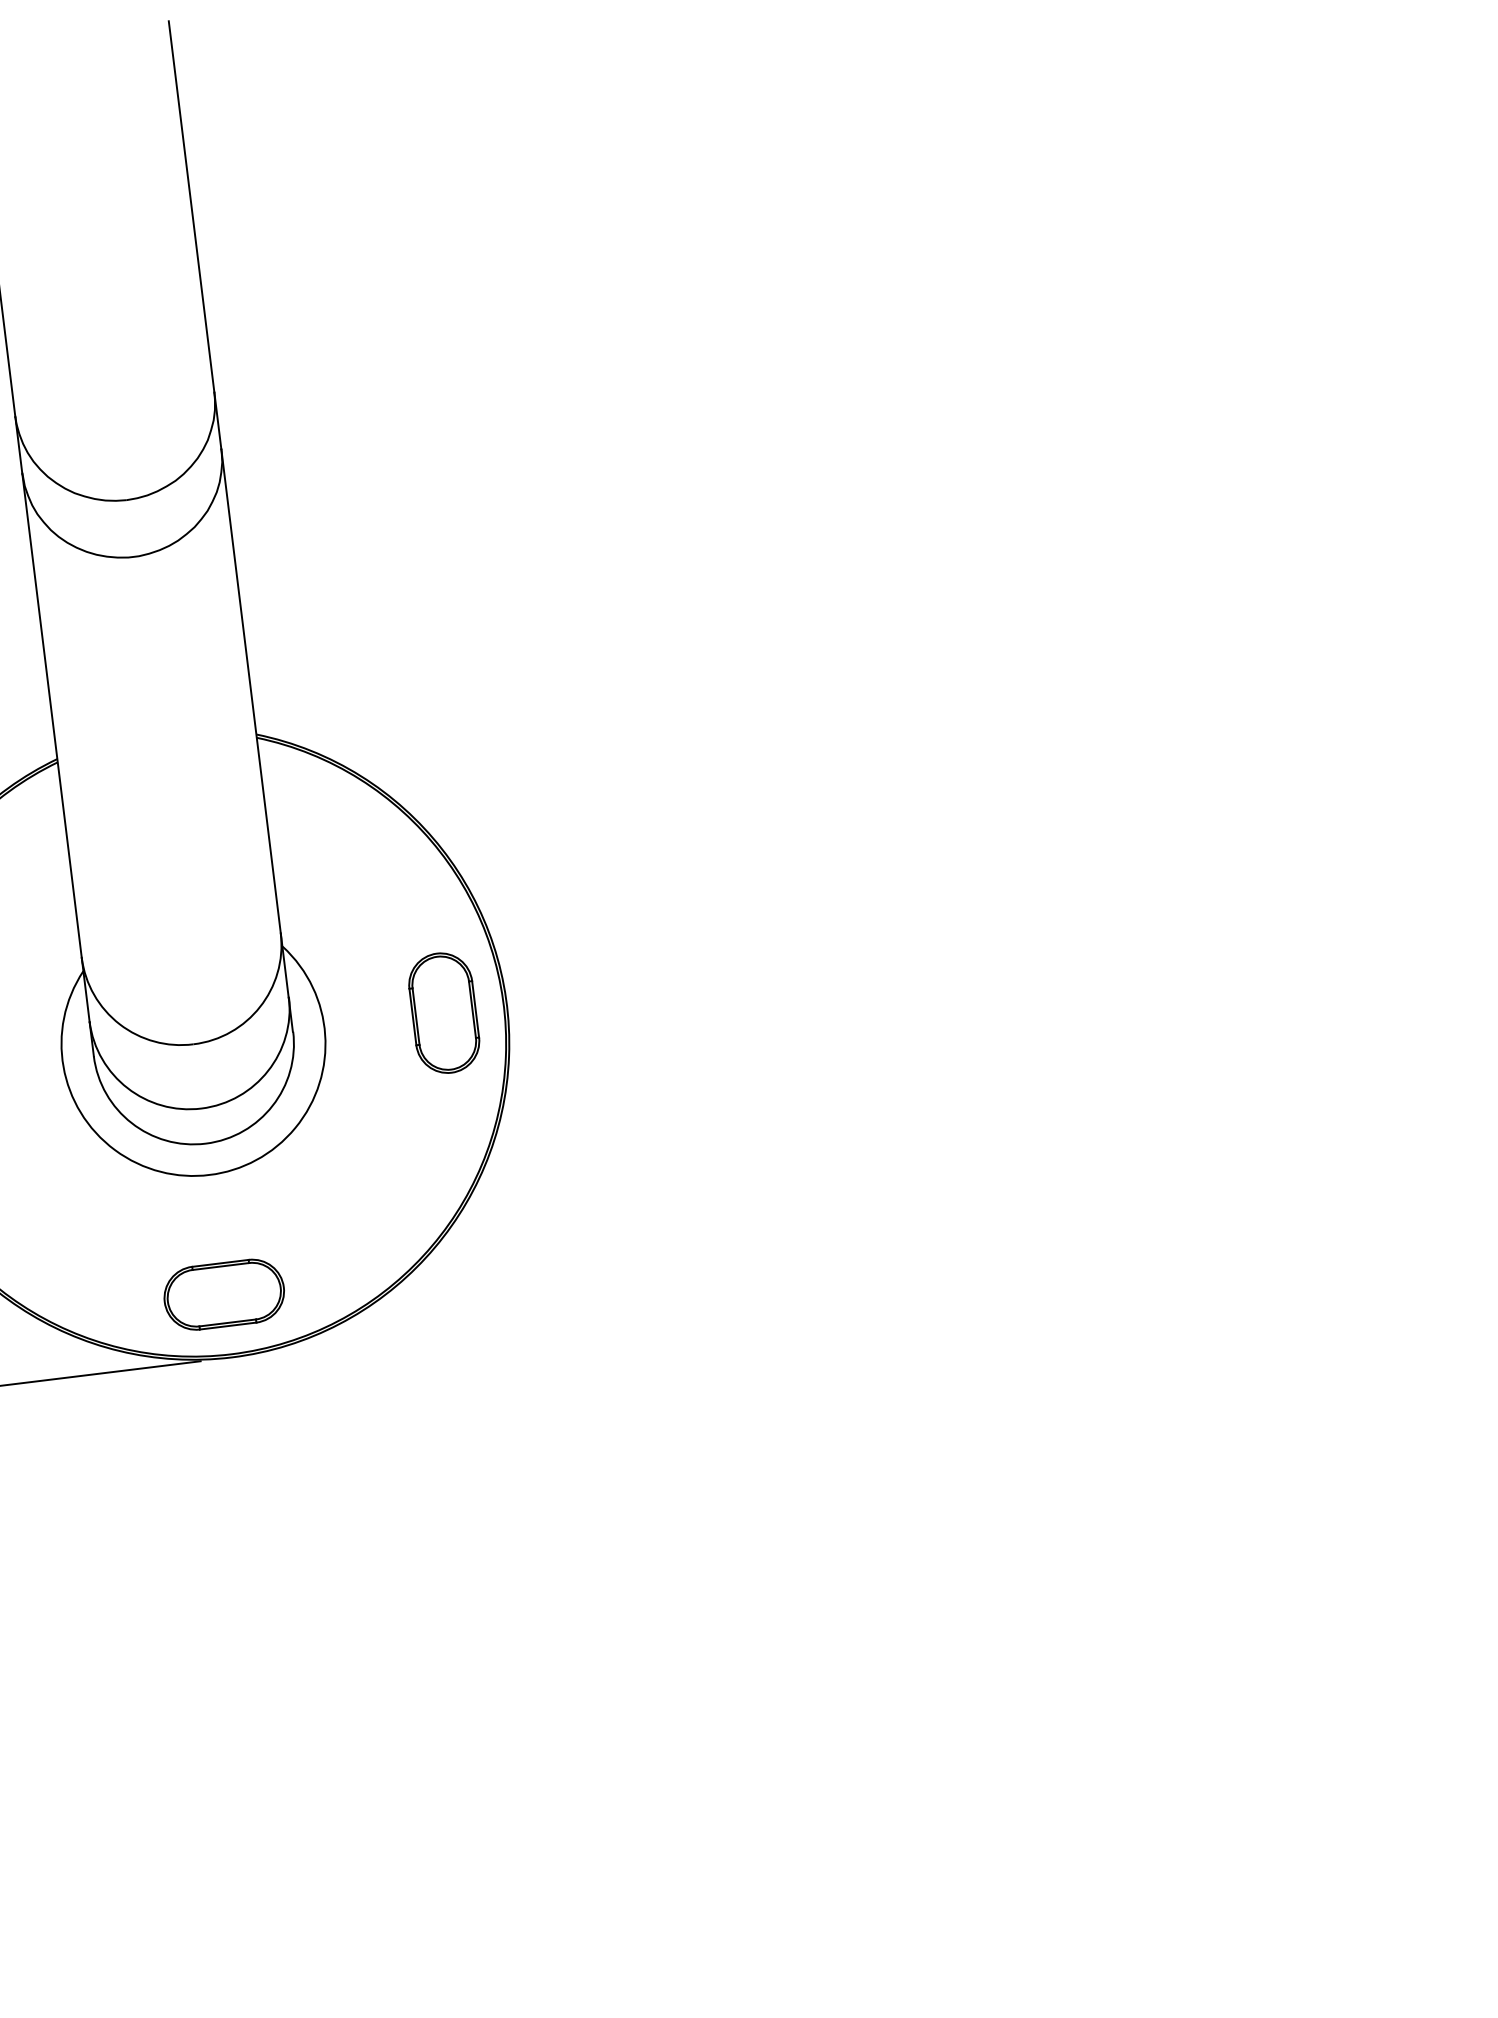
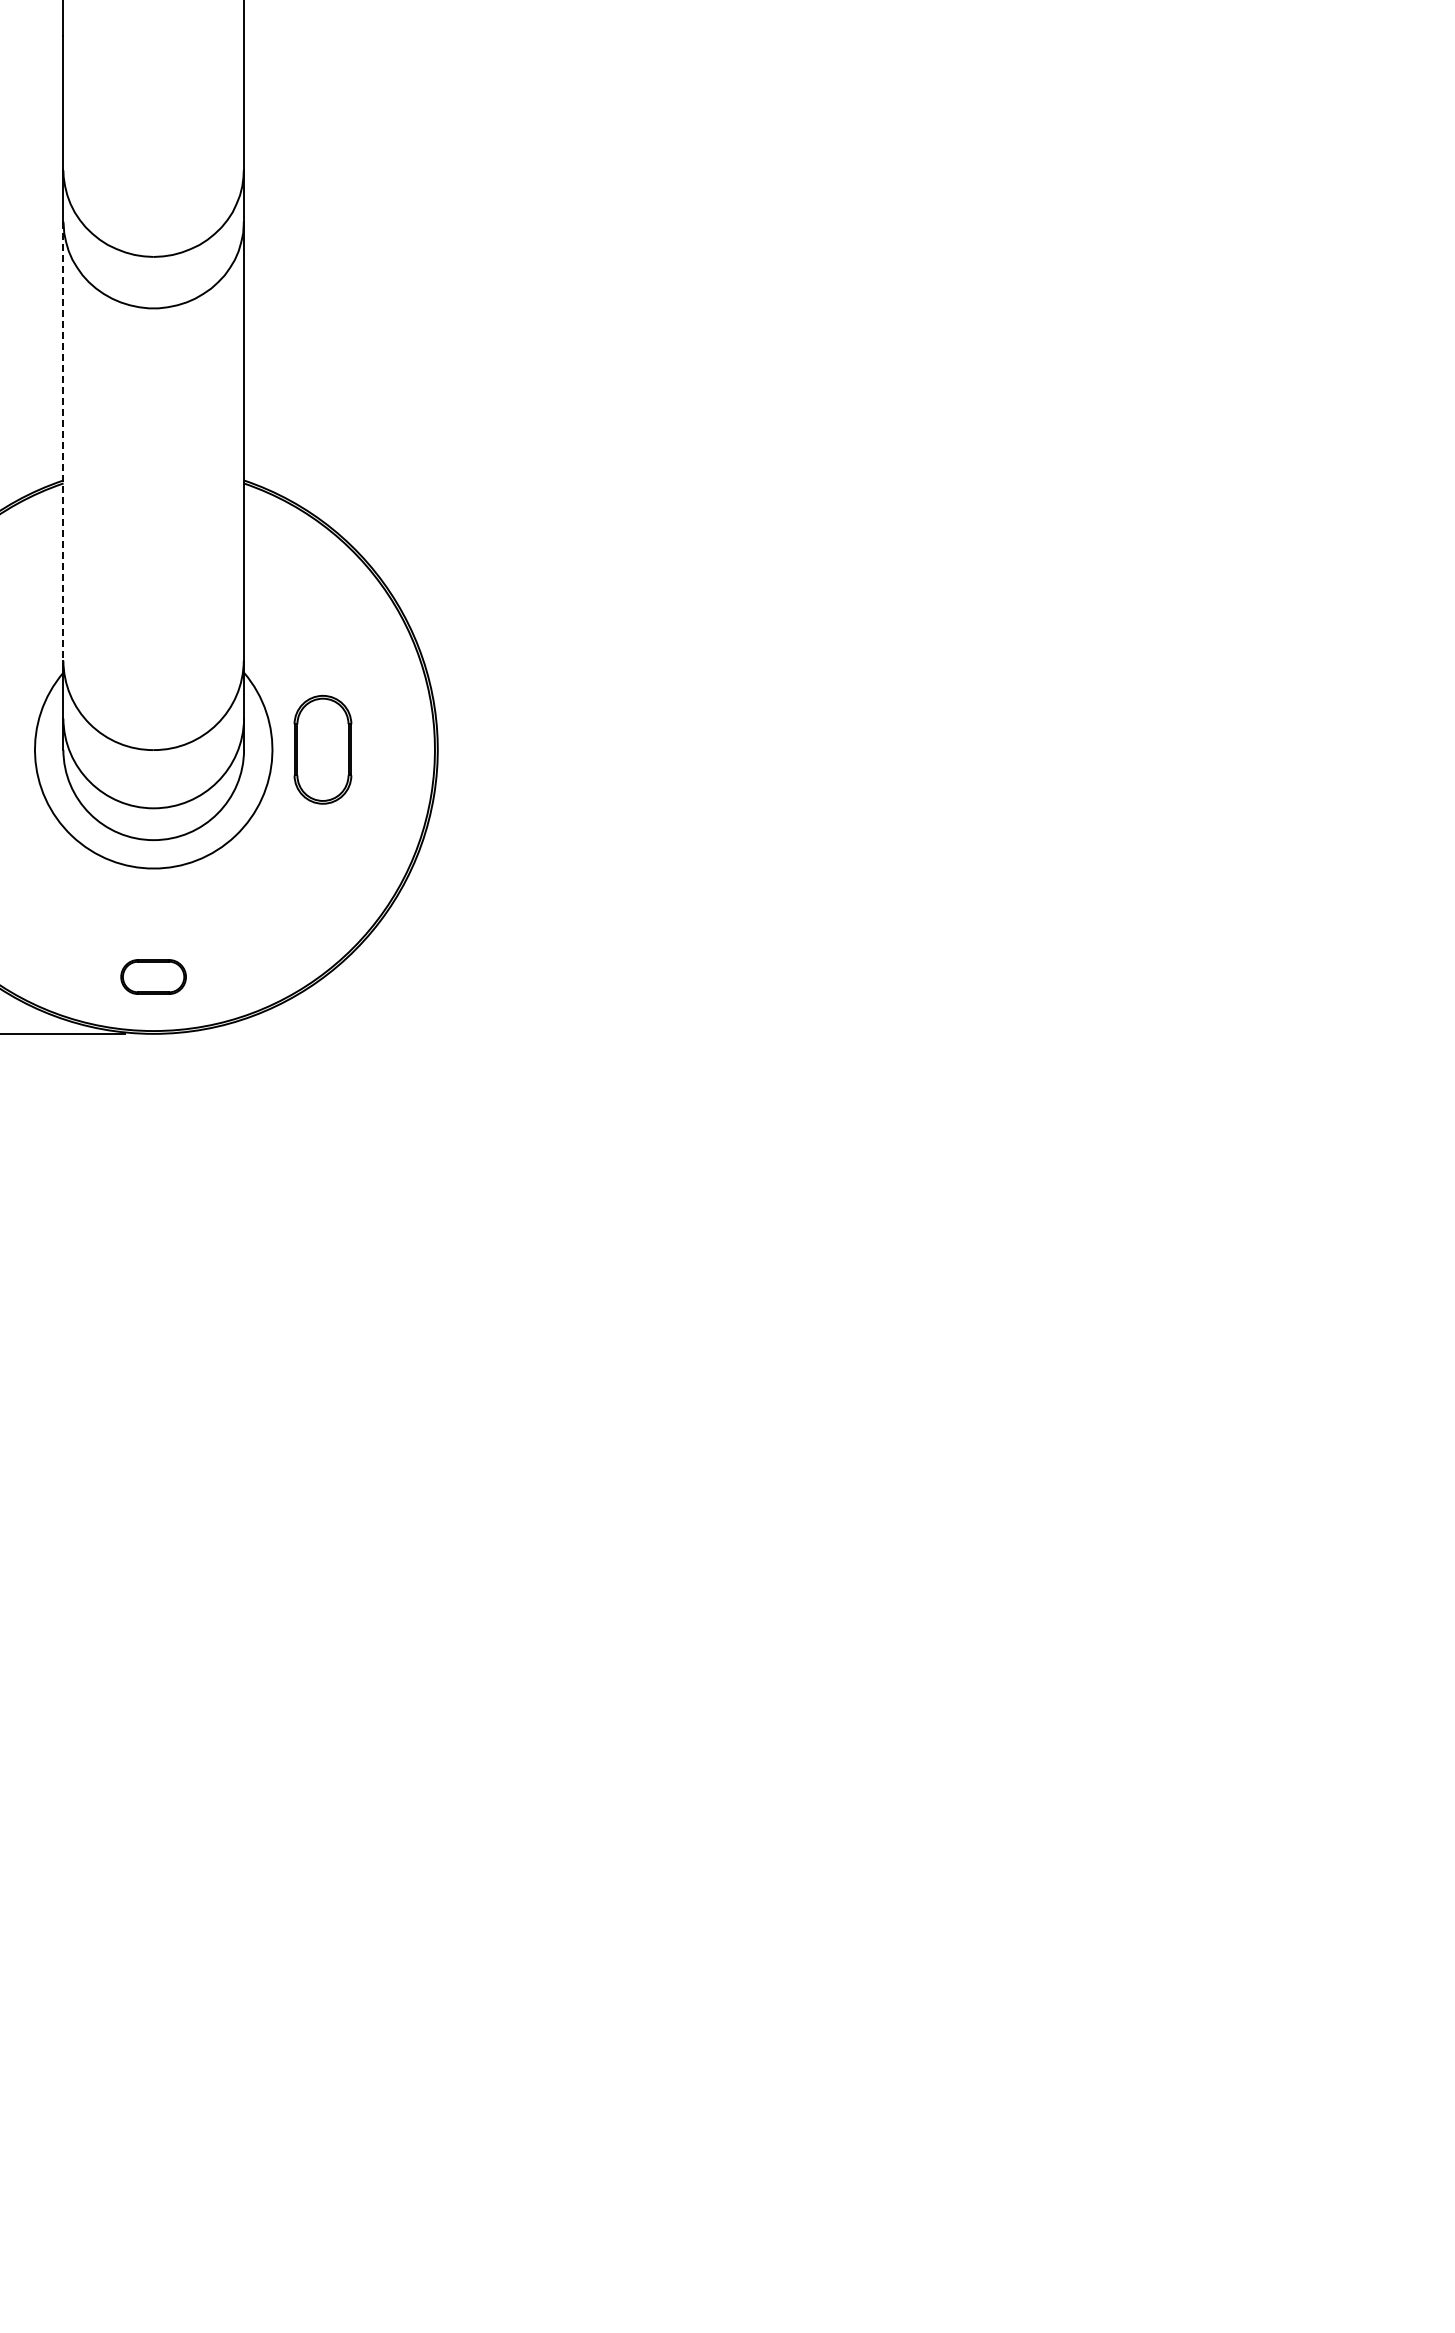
line: (52, 715) -> (63, 441), solid -> dashed
part: (443, 1012) -> (322, 749), moved
part: (223, 1294) -> (153, 976), size x0.6

